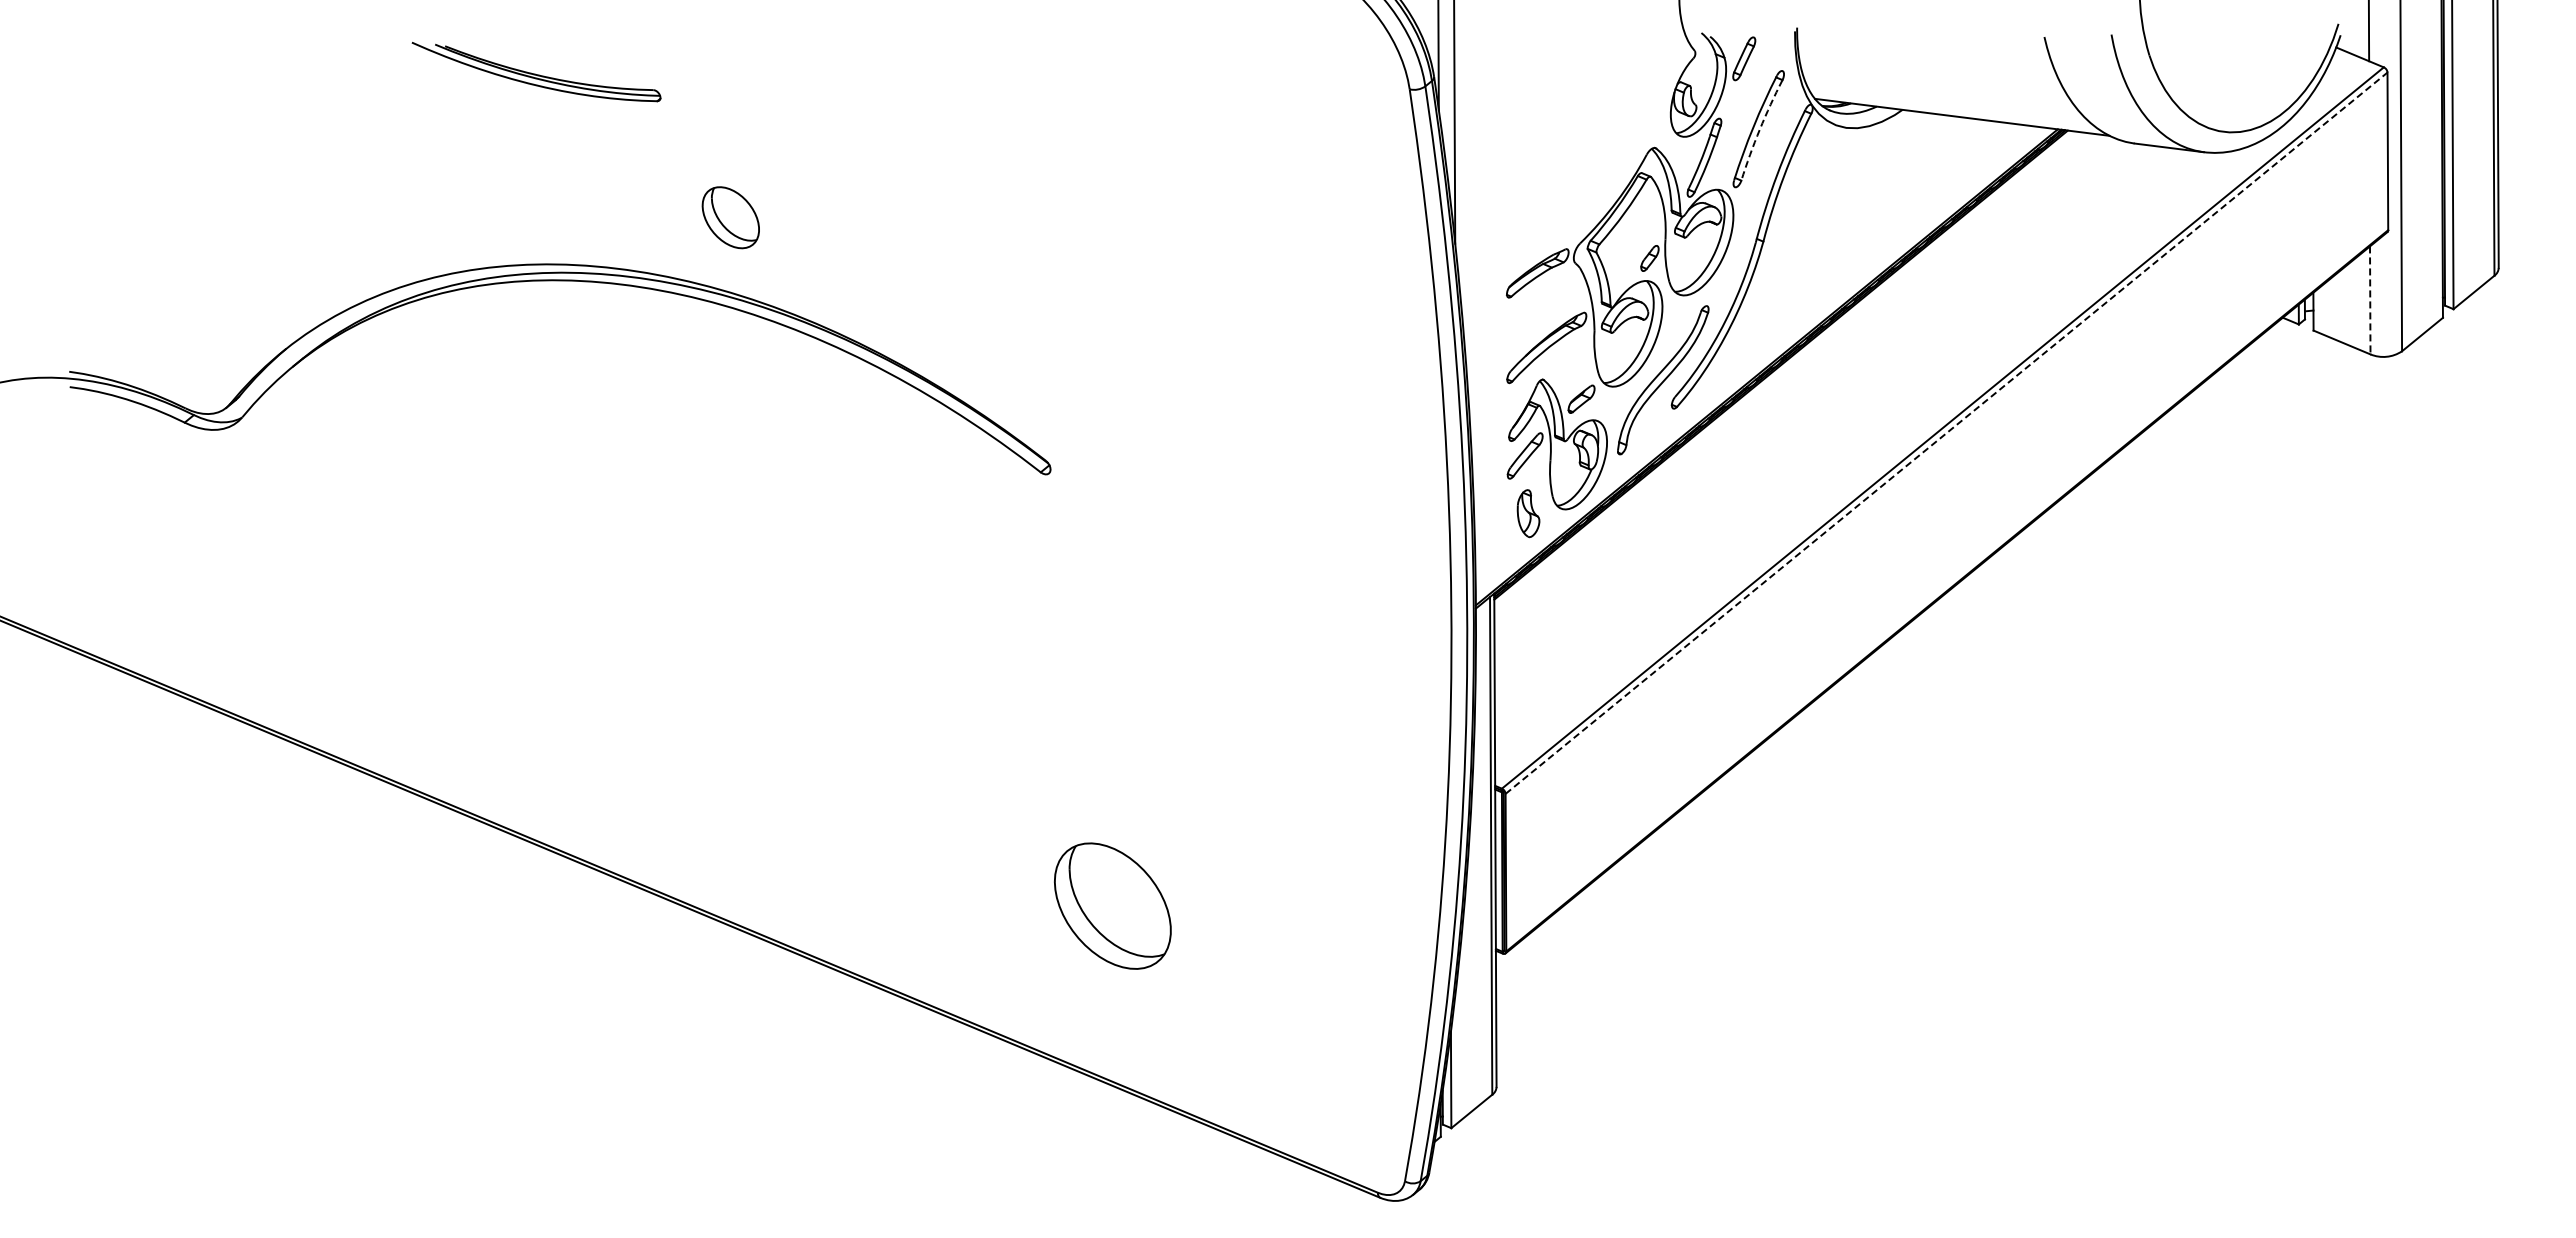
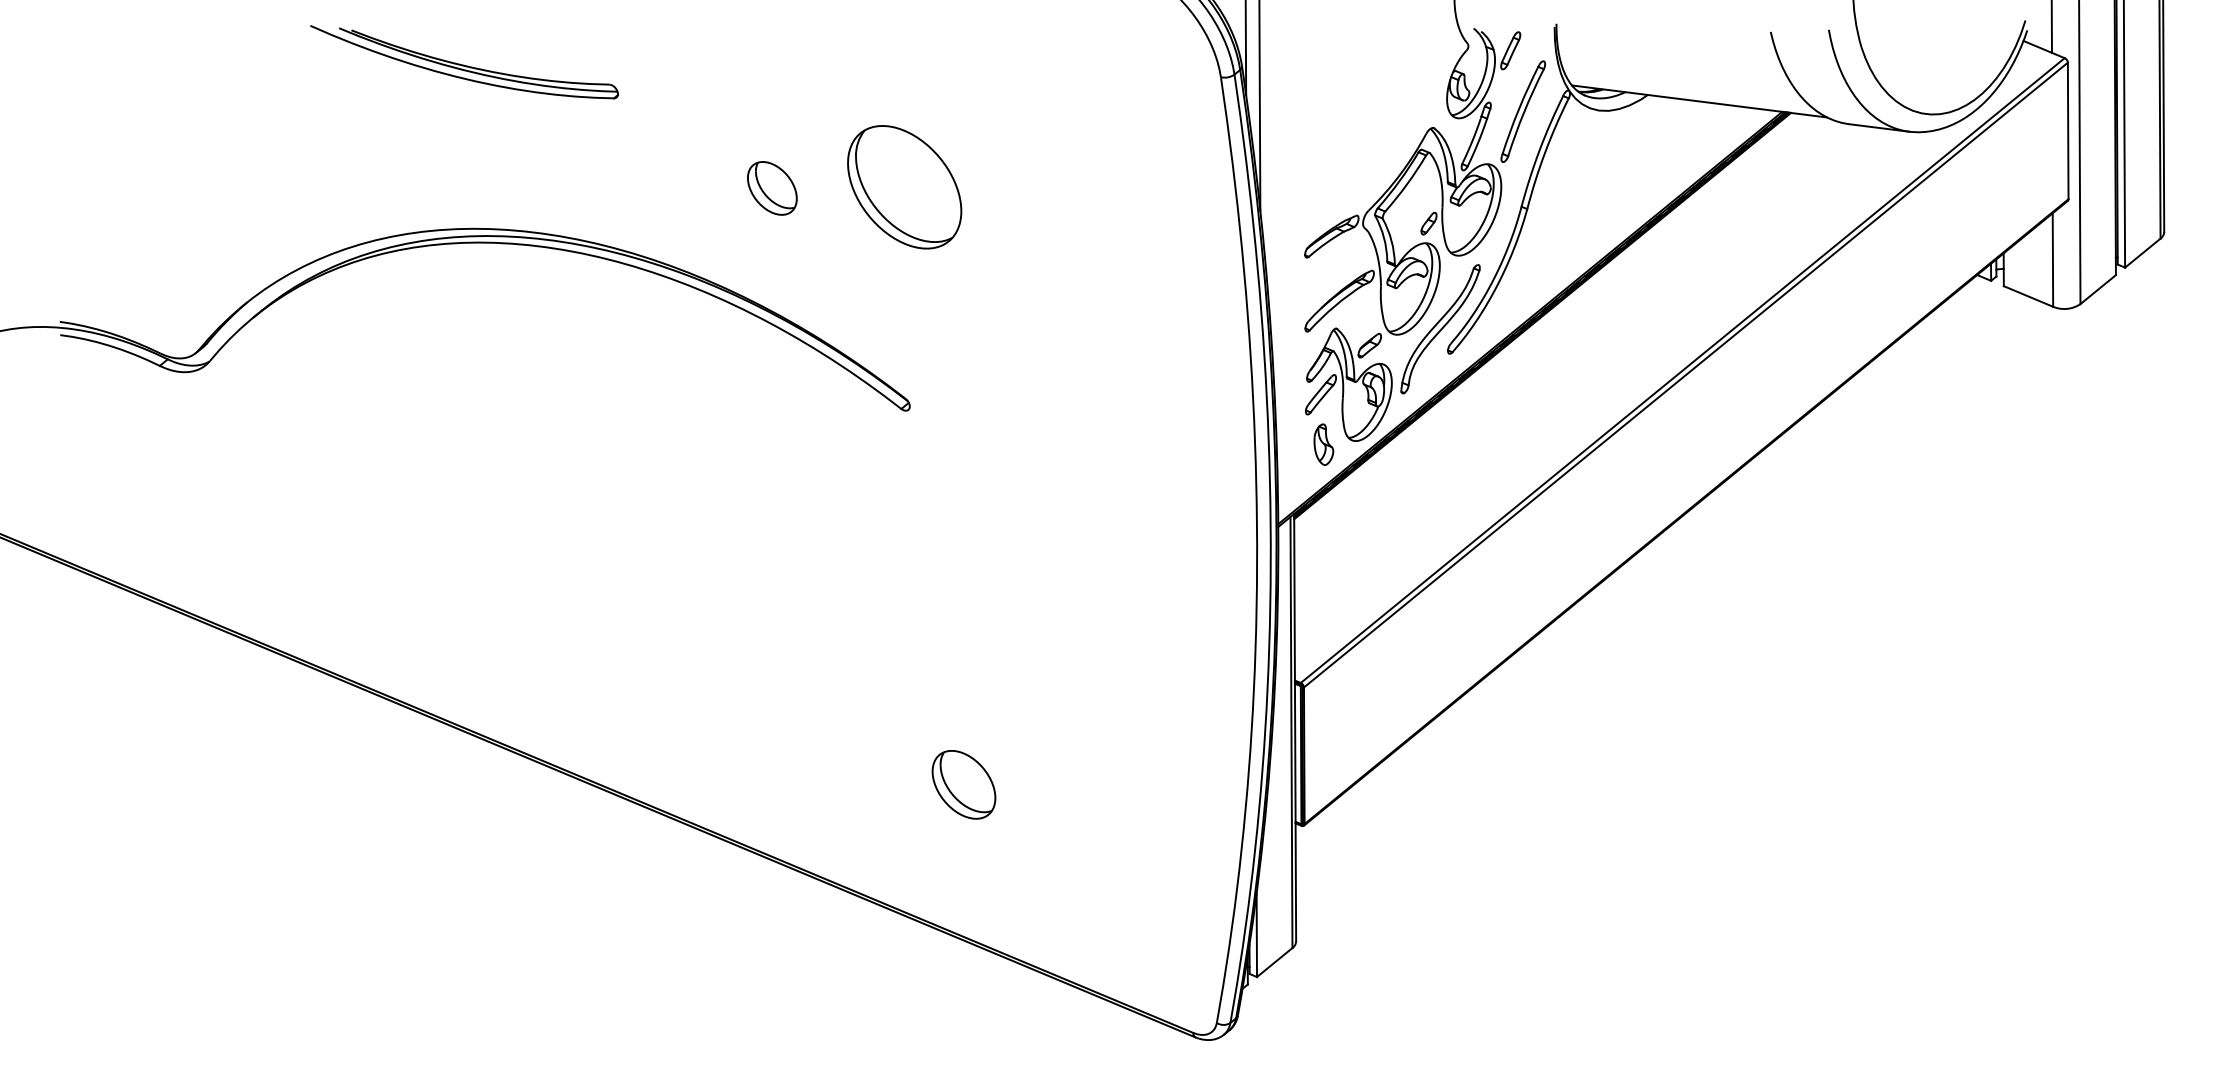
part: (536, 71) -> (464, 61), size x1.43
arc: (1759, 129) -> (1523, 111), dashed -> solid
part: (1044, 216) -> (904, 187), added
part: (730, 217) -> (772, 188), moved
line: (2370, 300) -> (2053, 260), dashed -> solid
line: (1946, 433) -> (1685, 375), dashed -> solid
part: (1113, 906) -> (964, 785), size x0.62

